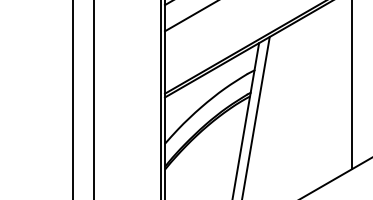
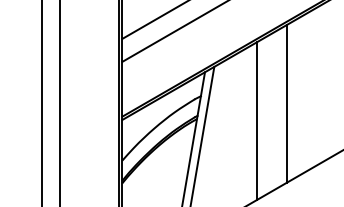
line: (318, 98) -> (257, 120), added

